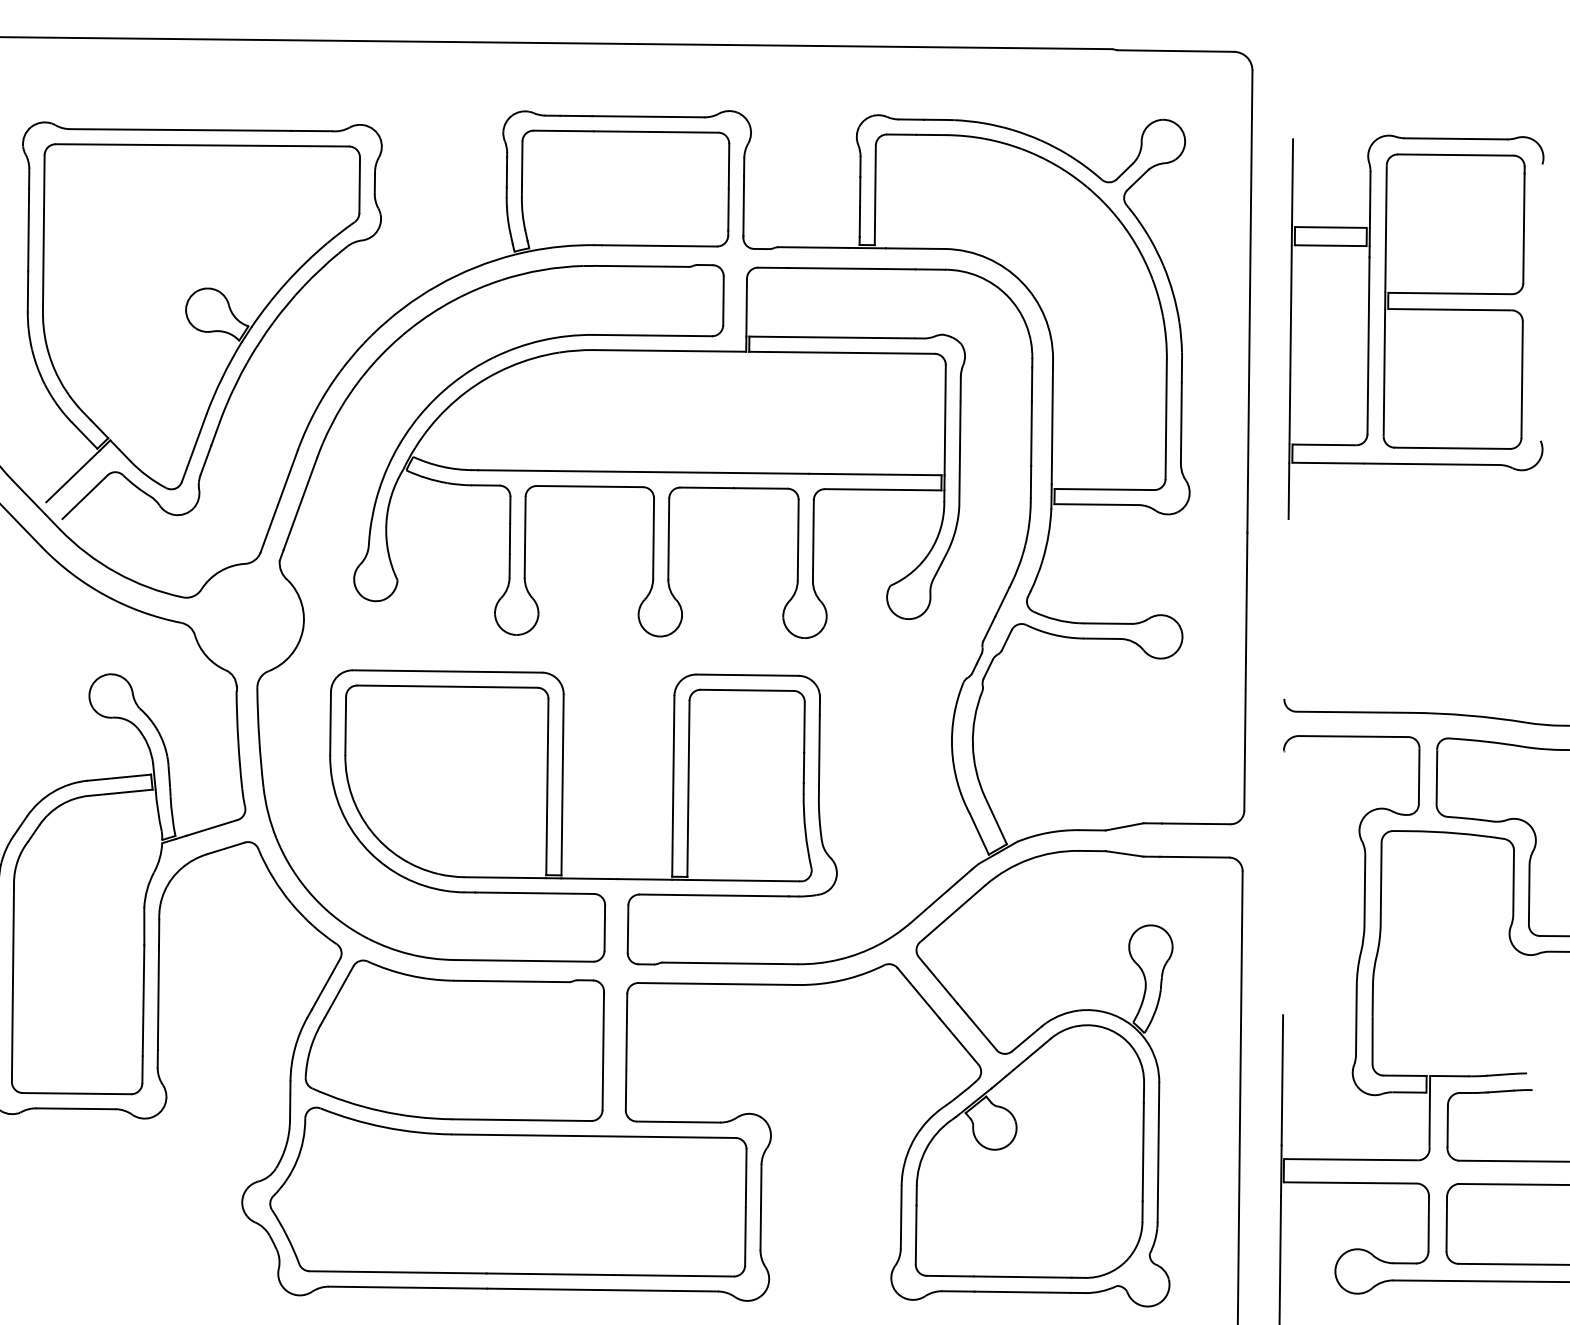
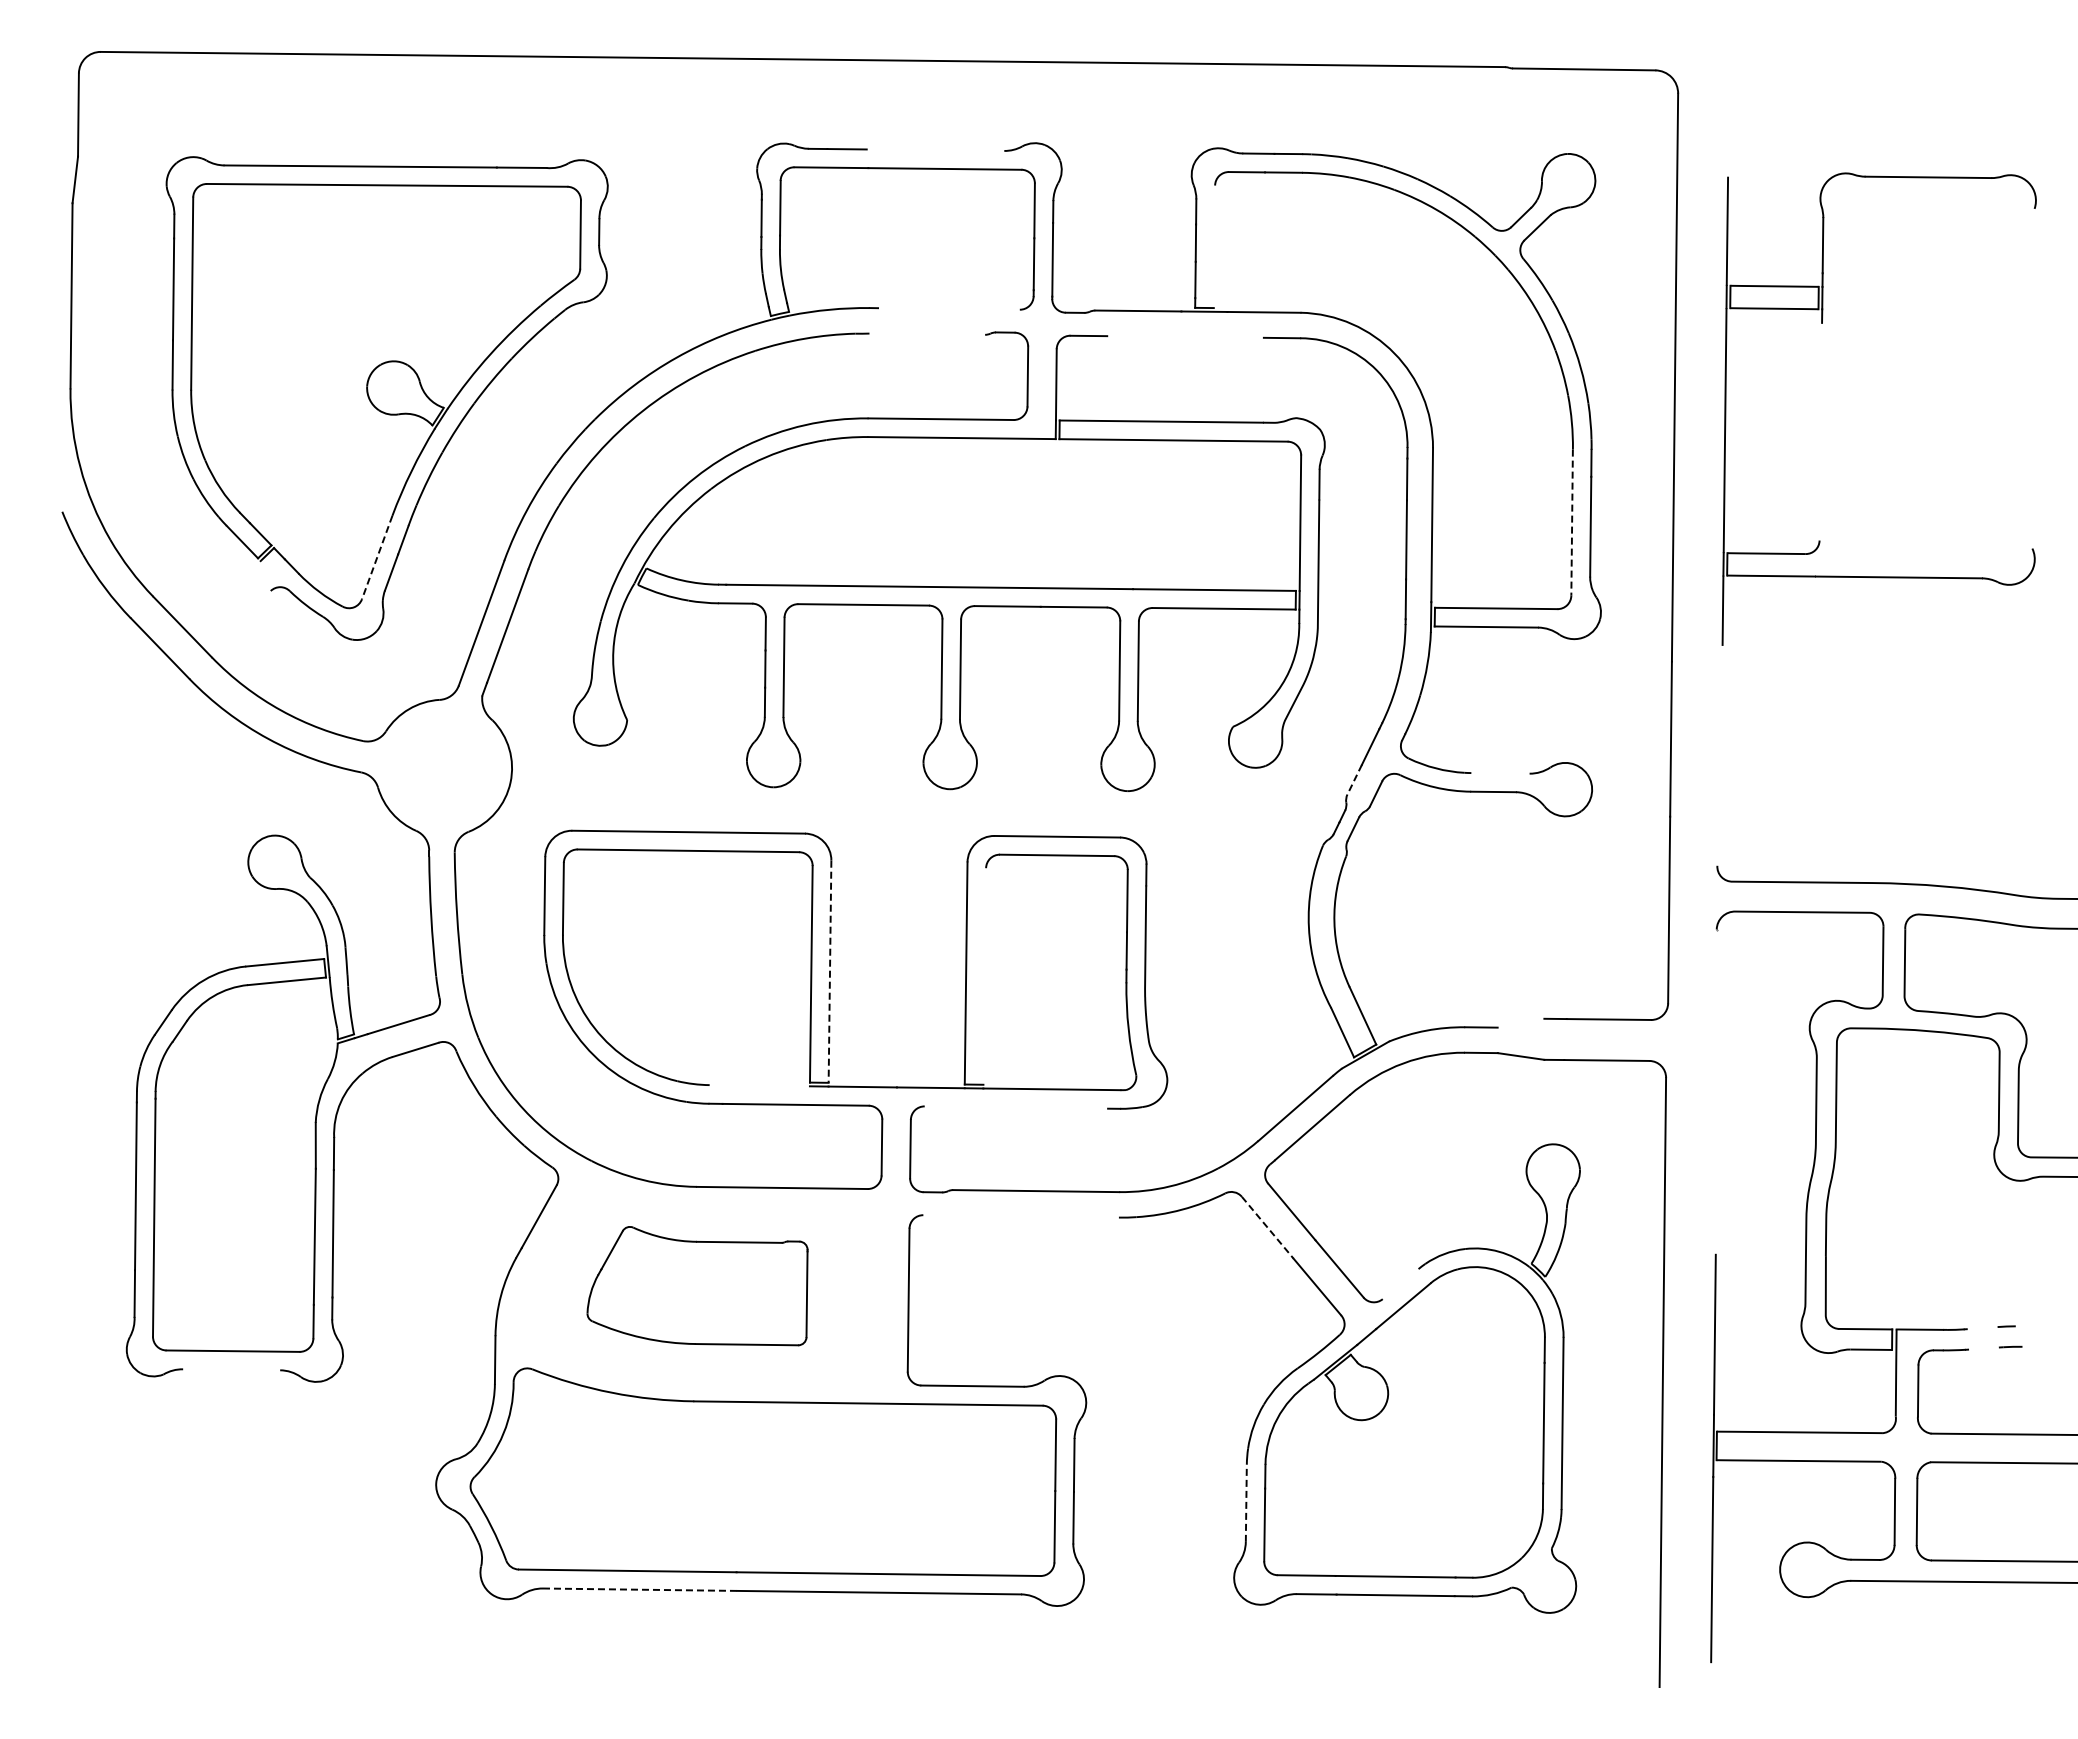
line: (648, 116) -> (935, 149), removed
line: (875, 195) -> (1214, 246), removed
line: (658, 245) -> (948, 308), removed
line: (641, 265) -> (927, 333), removed
line: (851, 268) -> (1185, 336), removed
part: (1453, 294) -> (1925, 368), removed
line: (1368, 345) -> (1820, 431), removed
line: (1166, 420) -> (1572, 523), solid -> dashed
line: (194, 448) -> (377, 558), solid -> dashed
line: (72, 476) -> (227, 592), removed
line: (84, 496) -> (242, 617), removed
line: (1107, 623) -> (1500, 773), removed
line: (989, 629) -> (1354, 780), solid -> dashed
line: (562, 785) -> (830, 972), solid -> dashed
line: (688, 788) -> (984, 976), removed
line: (1124, 826) -> (1520, 1022), removed
line: (505, 877) -> (759, 1085), removed
line: (714, 895) -> (1016, 1107), removed
line: (717, 984) -> (1020, 1216), removed
line: (919, 993) -> (1268, 1228), solid -> dashed
line: (1026, 1039) -> (1400, 1284), removed
part: (454, 1040) -> (697, 1285), size x0.6
line: (1499, 1075) -> (1981, 1328), removed
line: (1500, 1091) -> (1983, 1348), removed
line: (75, 1108) -> (231, 1369), removed
line: (901, 1217) -> (1246, 1503), solid -> dashed
line: (408, 1287) -> (640, 1589), solid -> dashed

